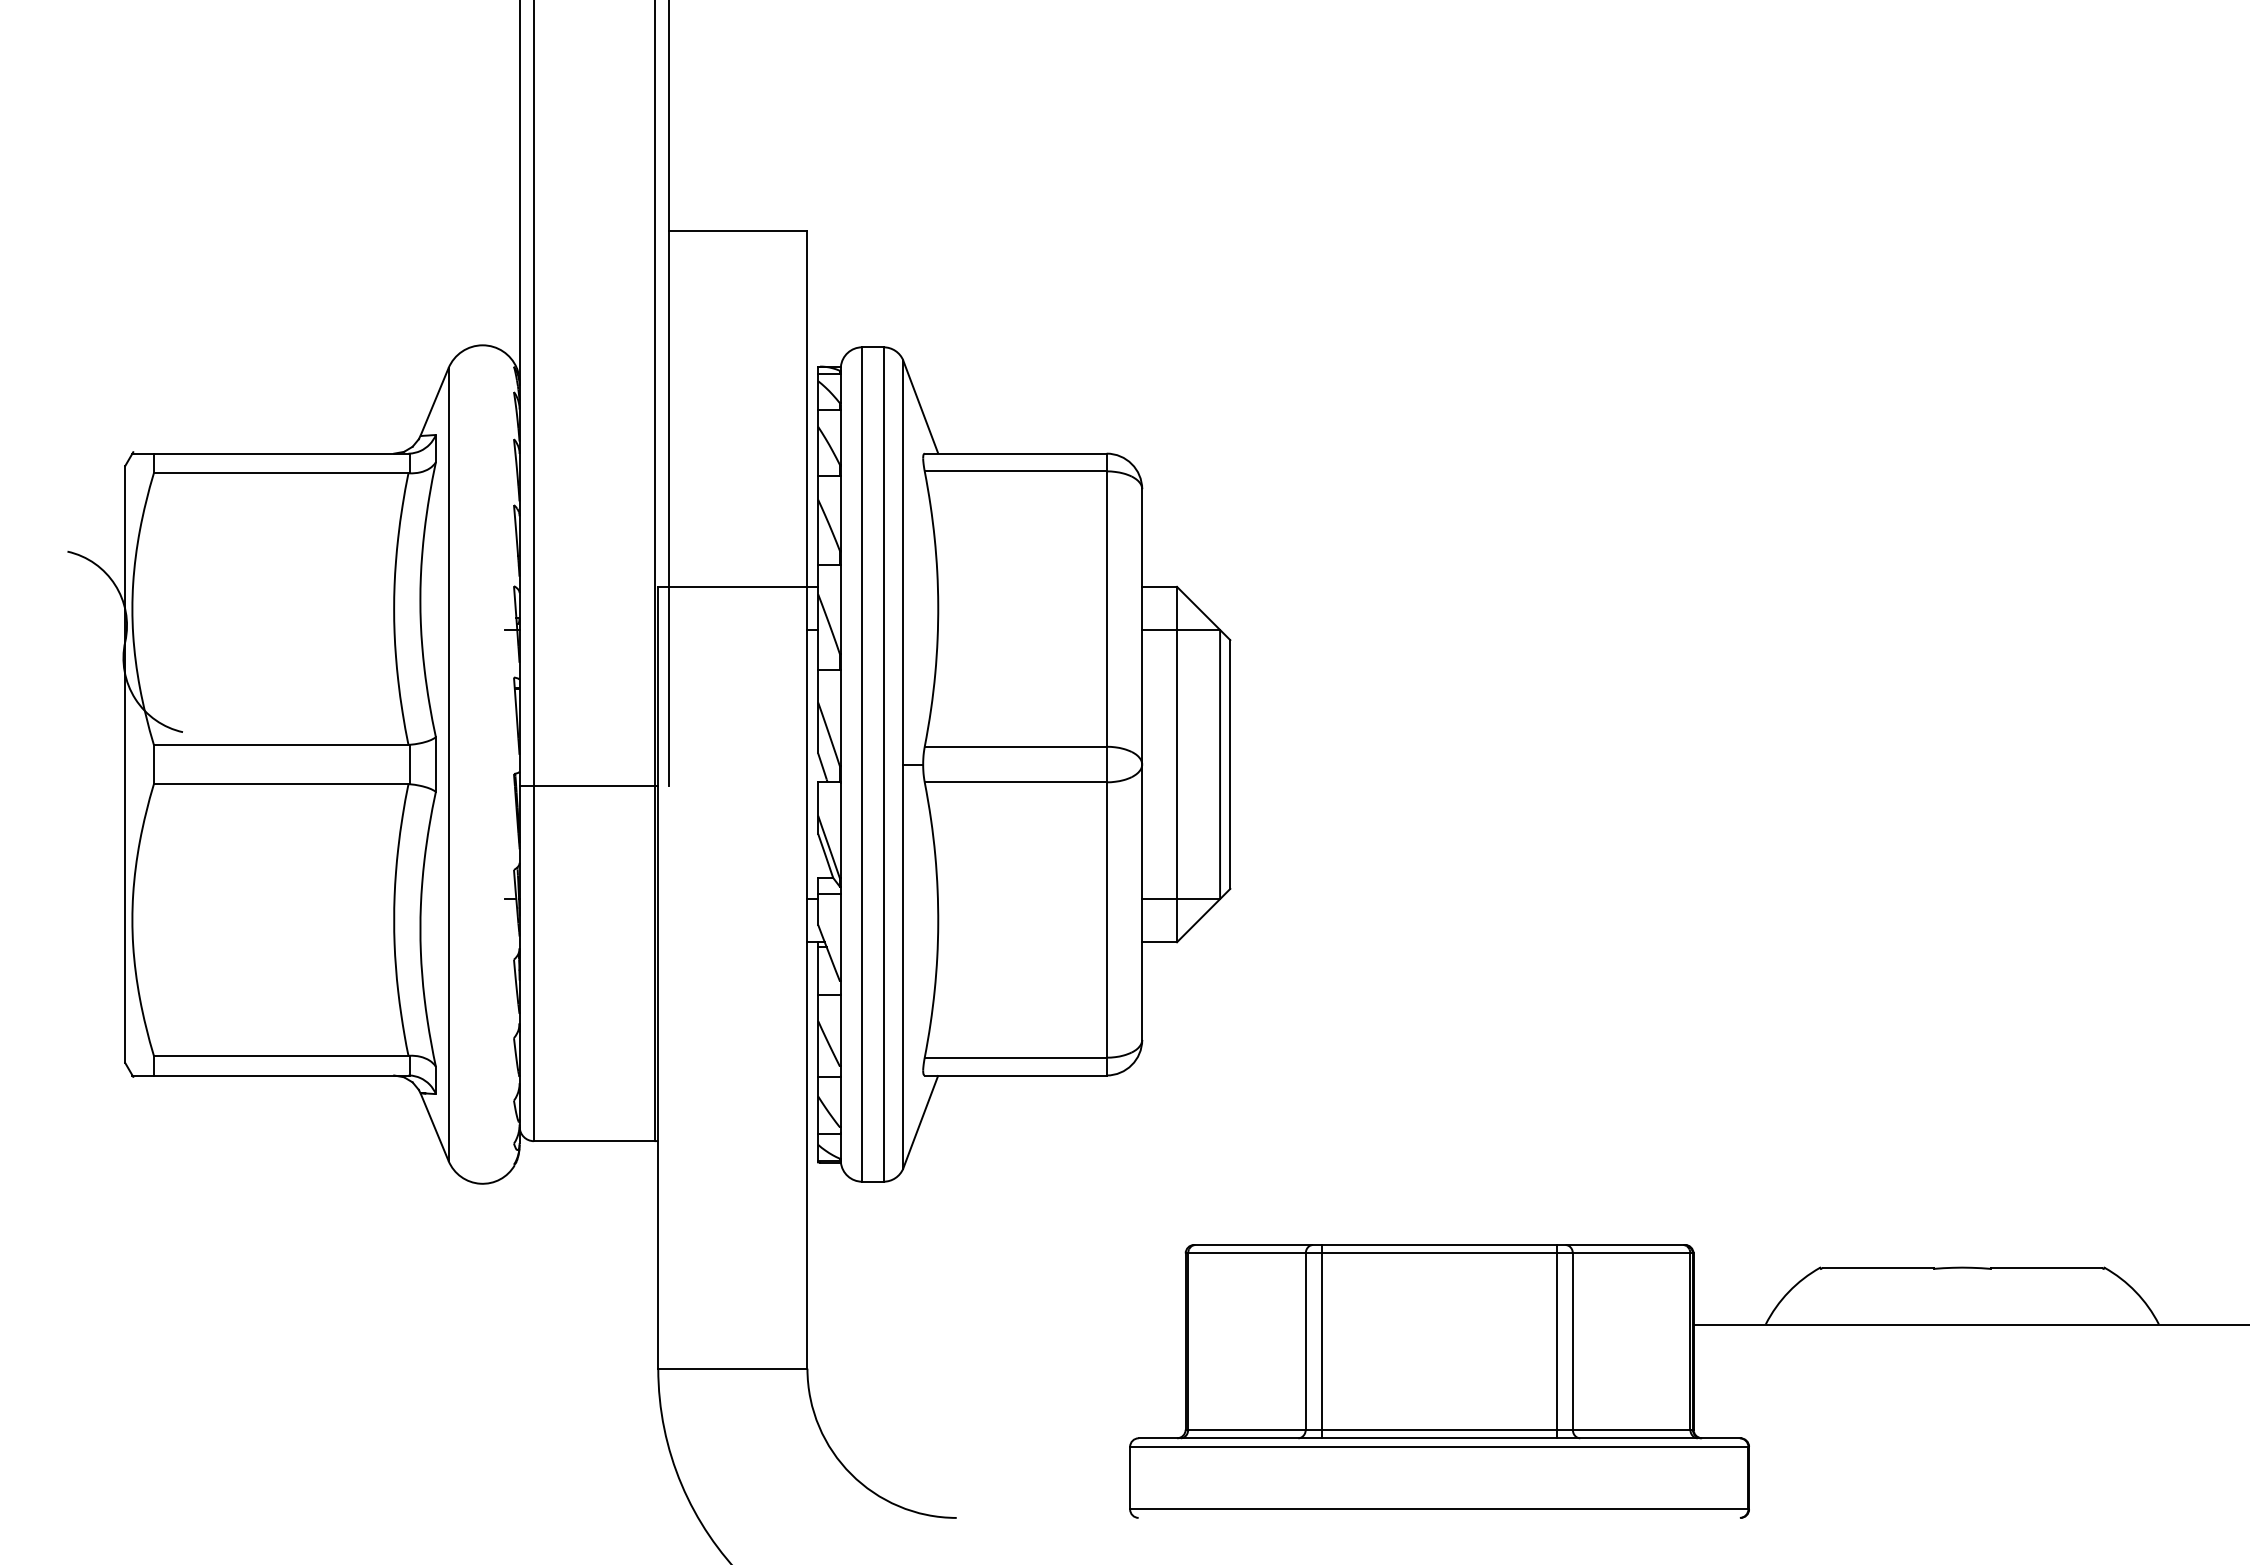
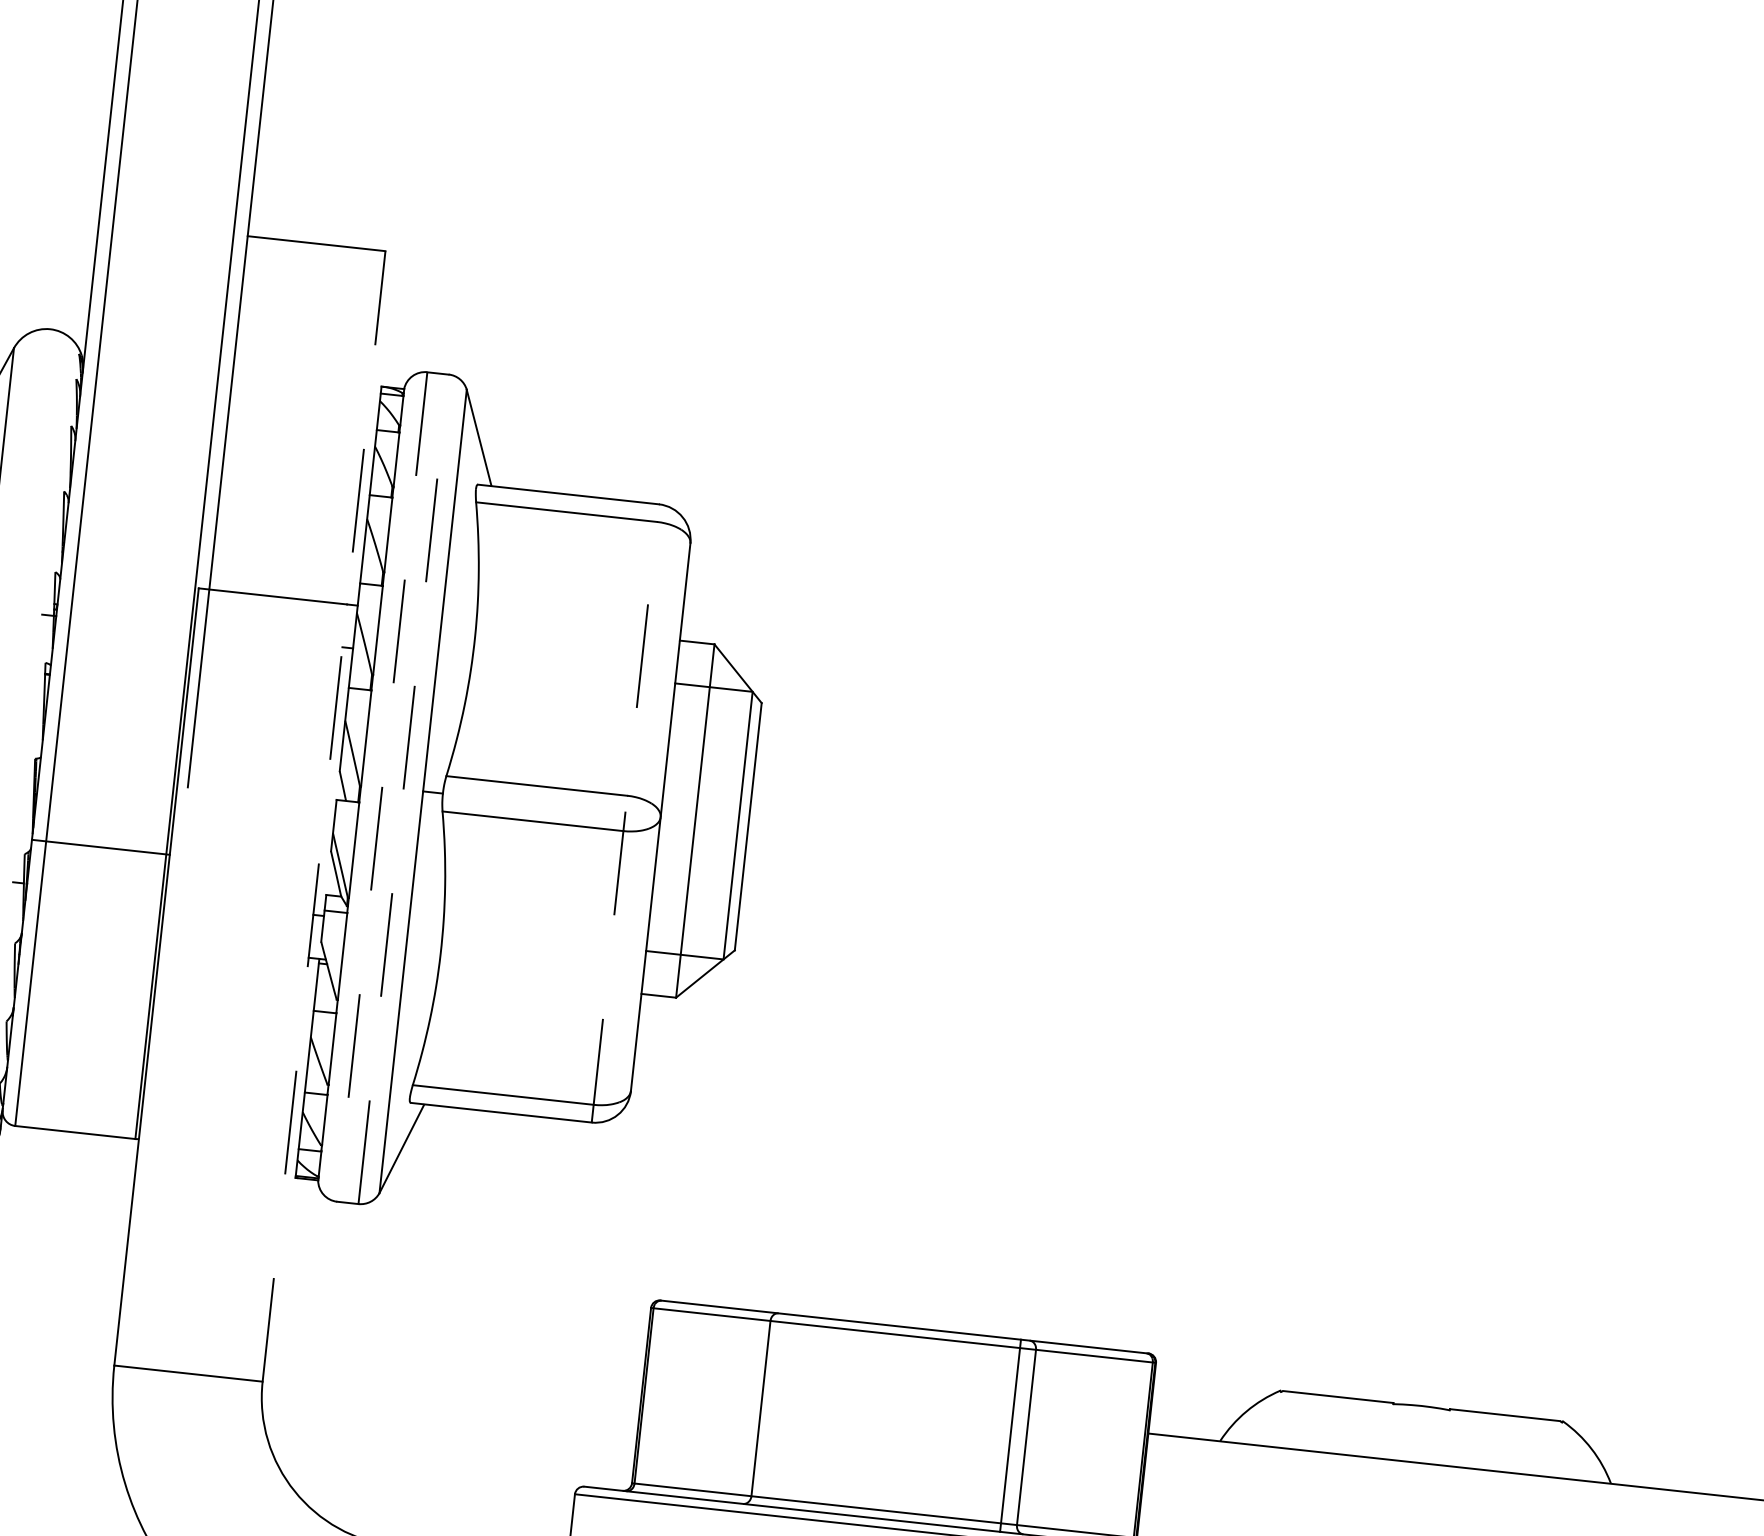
line: (883, 764) -> (403, 789), solid -> dashed
line: (1106, 764) -> (625, 813), solid -> dashed
line: (862, 765) -> (382, 787), solid -> dashed
line: (588, 785) -> (100, 846), moved
line: (807, 800) -> (324, 816), solid -> dashed
line: (1321, 1341) -> (776, 1410), removed

